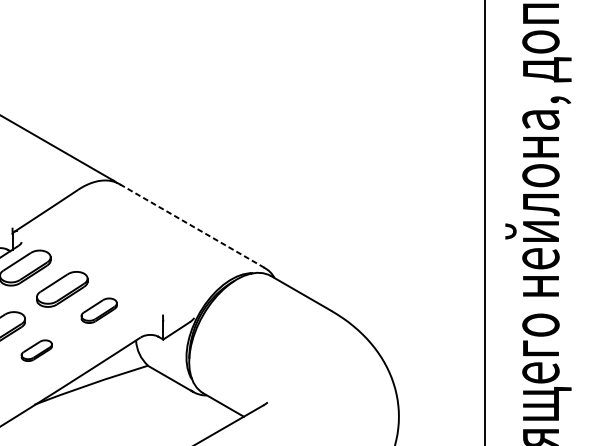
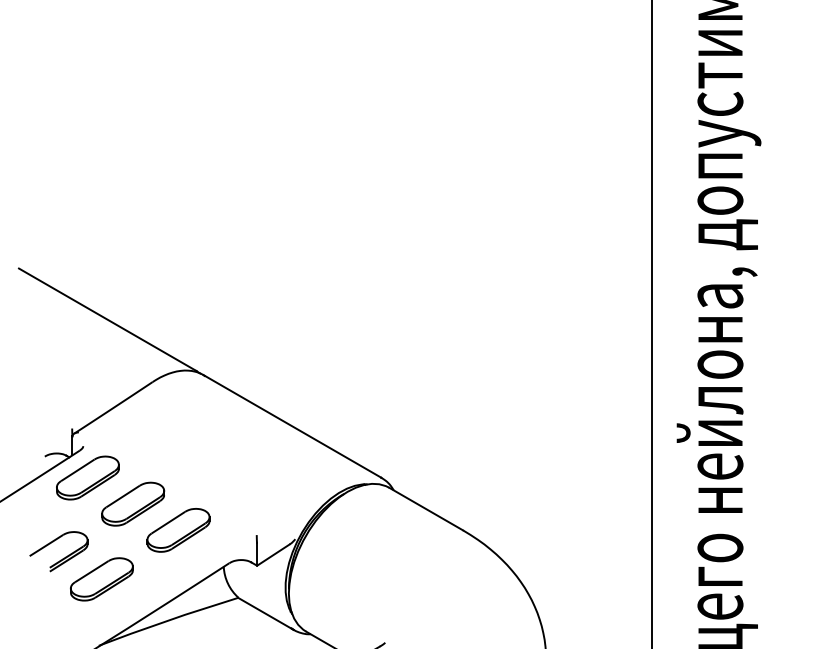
line: (192, 226) -> (292, 426), dashed -> solid
part: (99, 310) -> (178, 530), size x1.43
part: (36, 350) -> (101, 579), size x1.67

